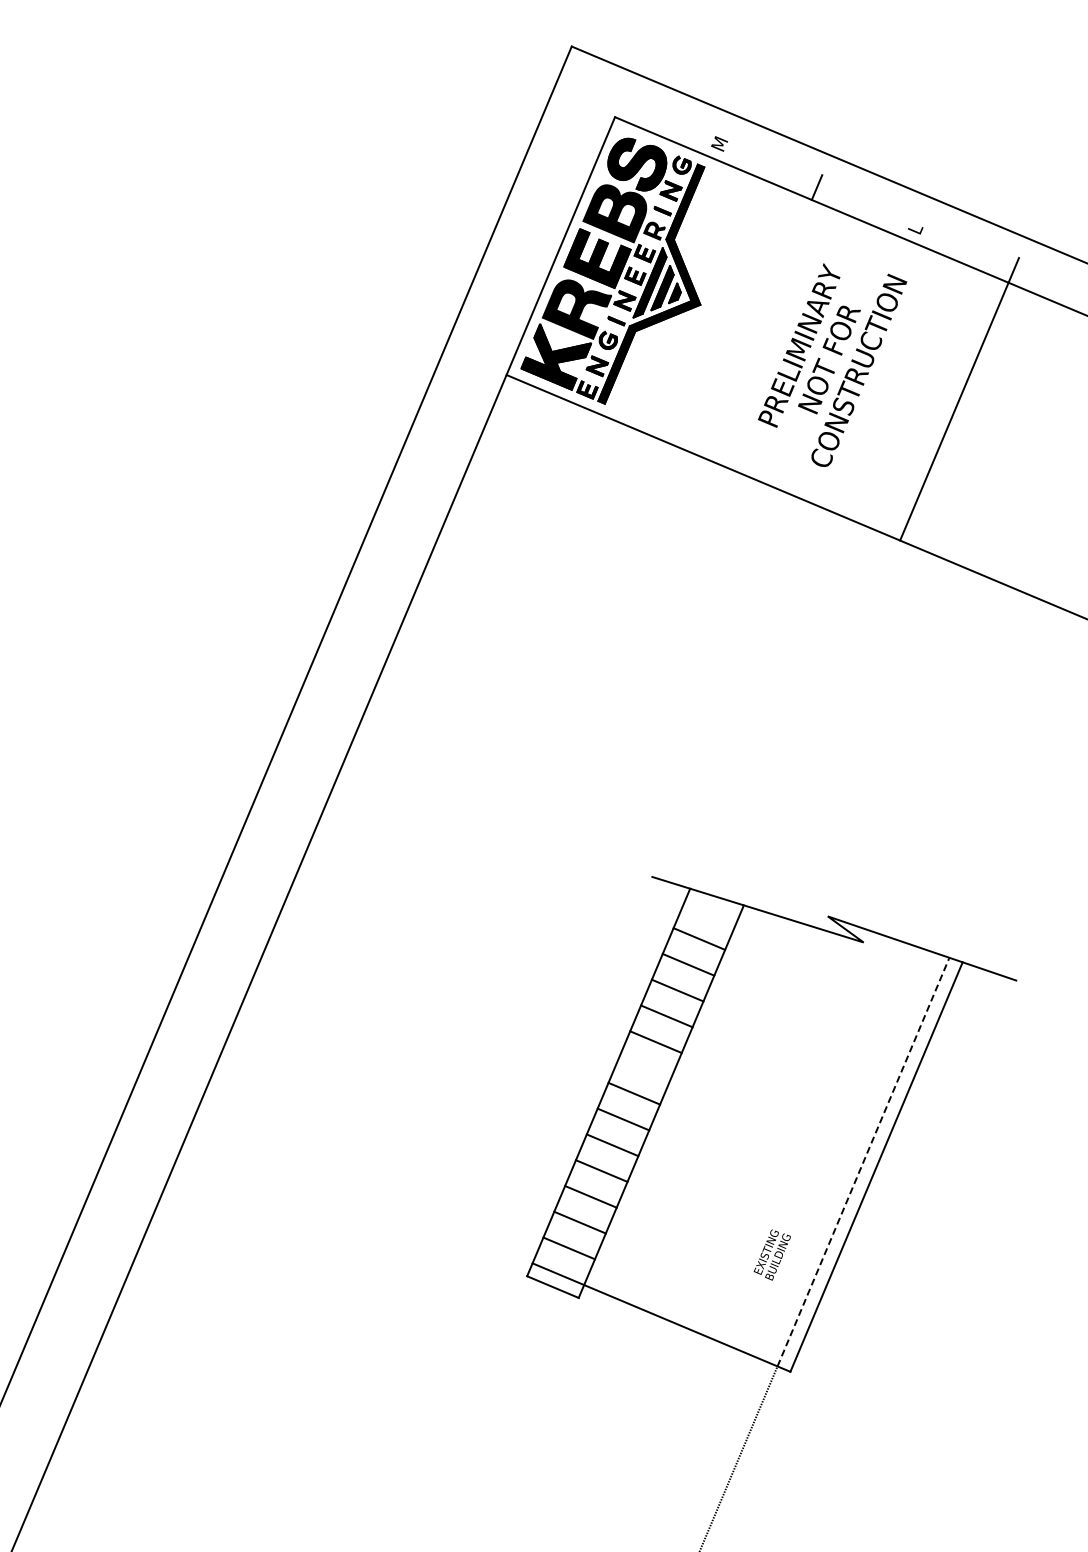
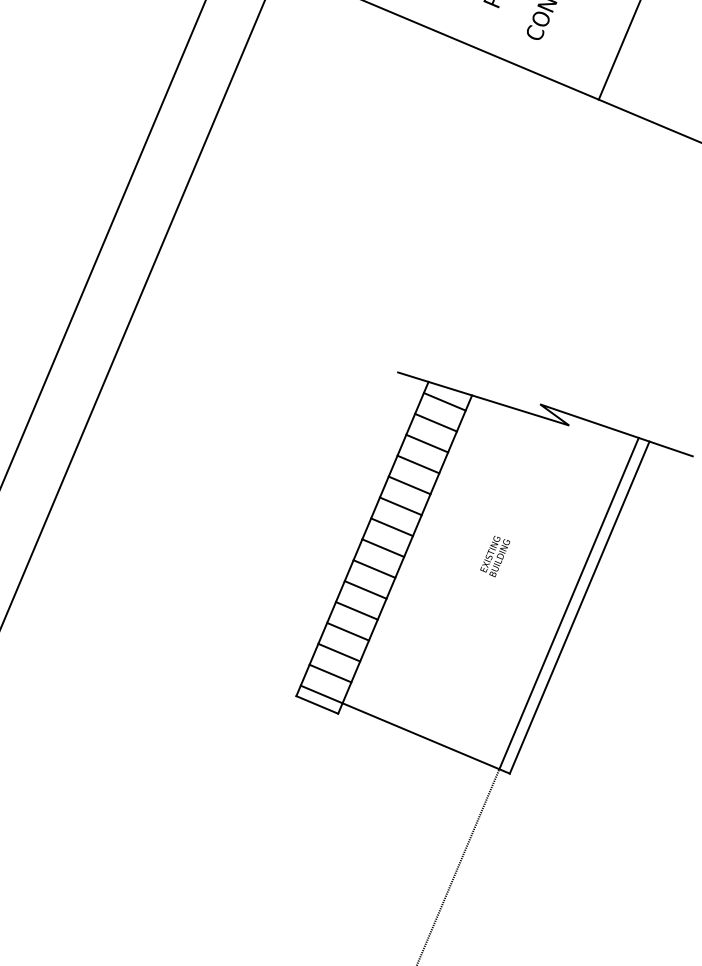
line: (710, 913) -> (445, 402), added
line: (644, 1067) -> (391, 526), added
line: (863, 1162) -> (569, 603), dashed -> solid
text: (771, 1254) -> (494, 556), moved

